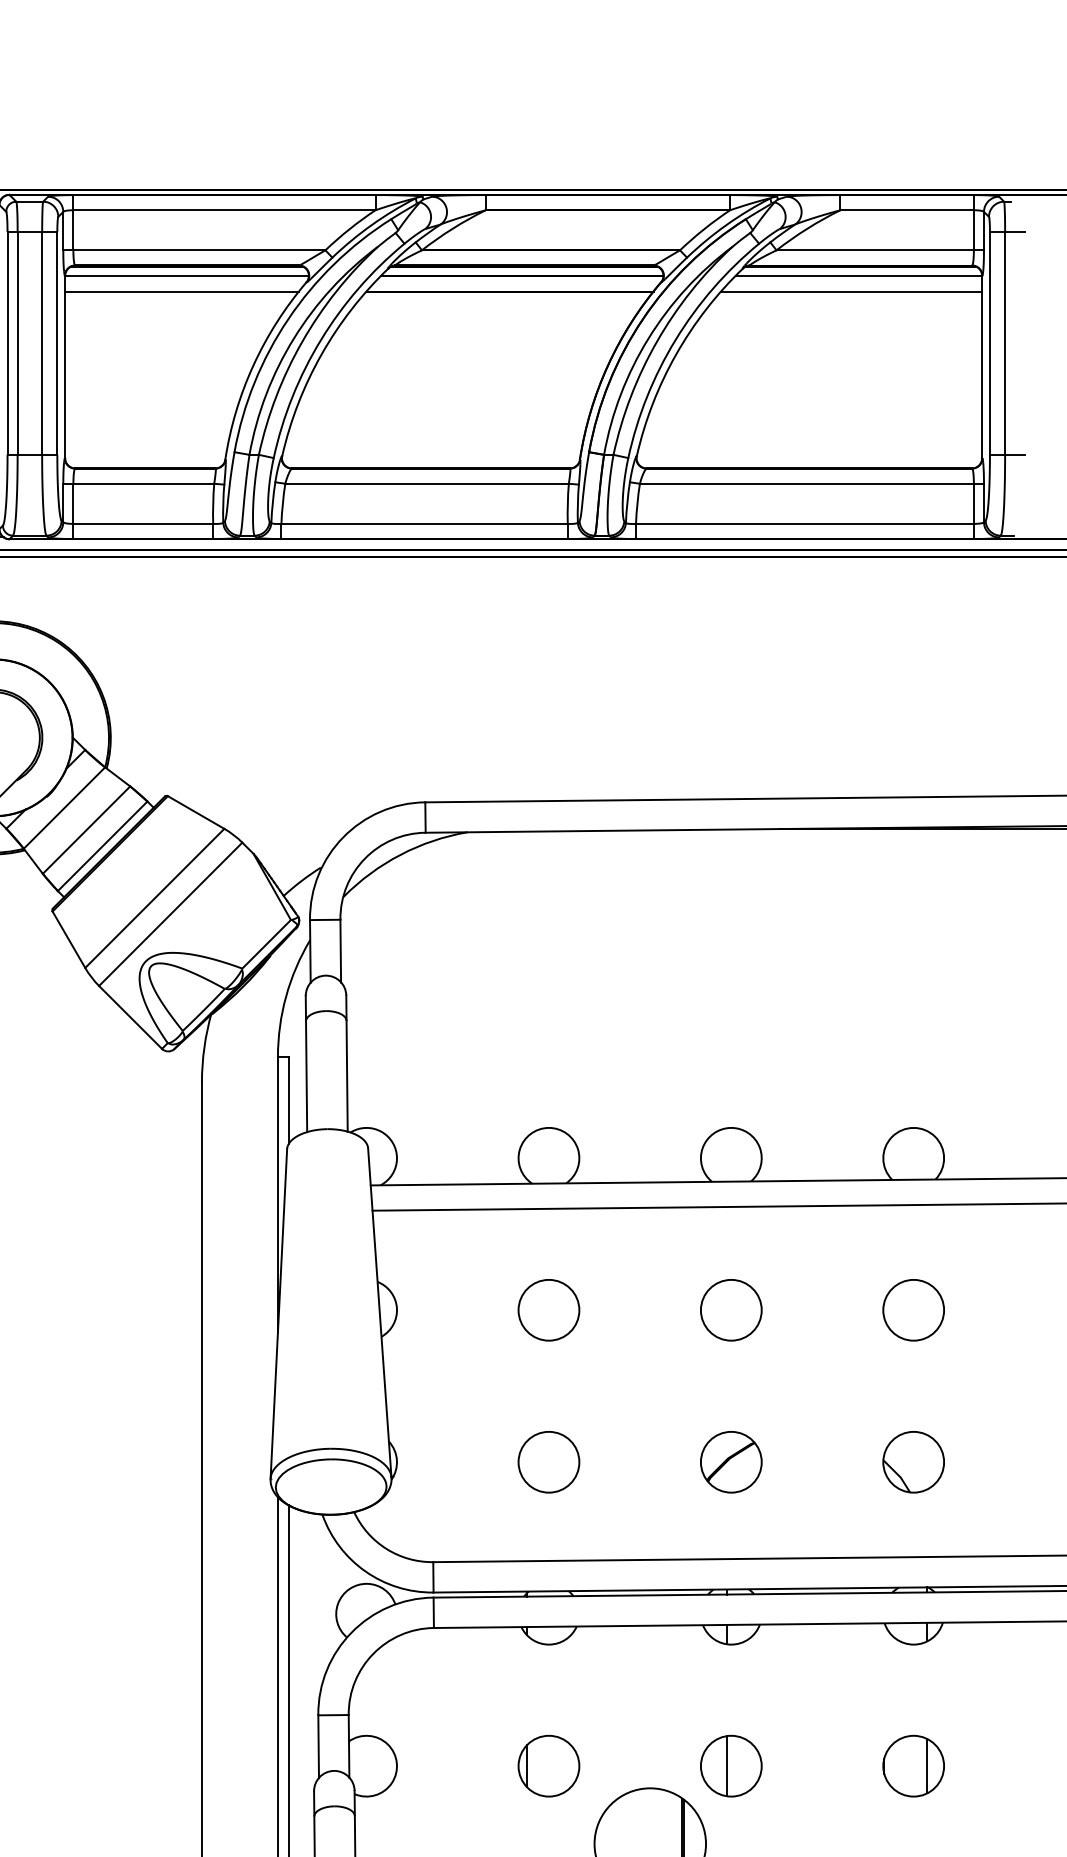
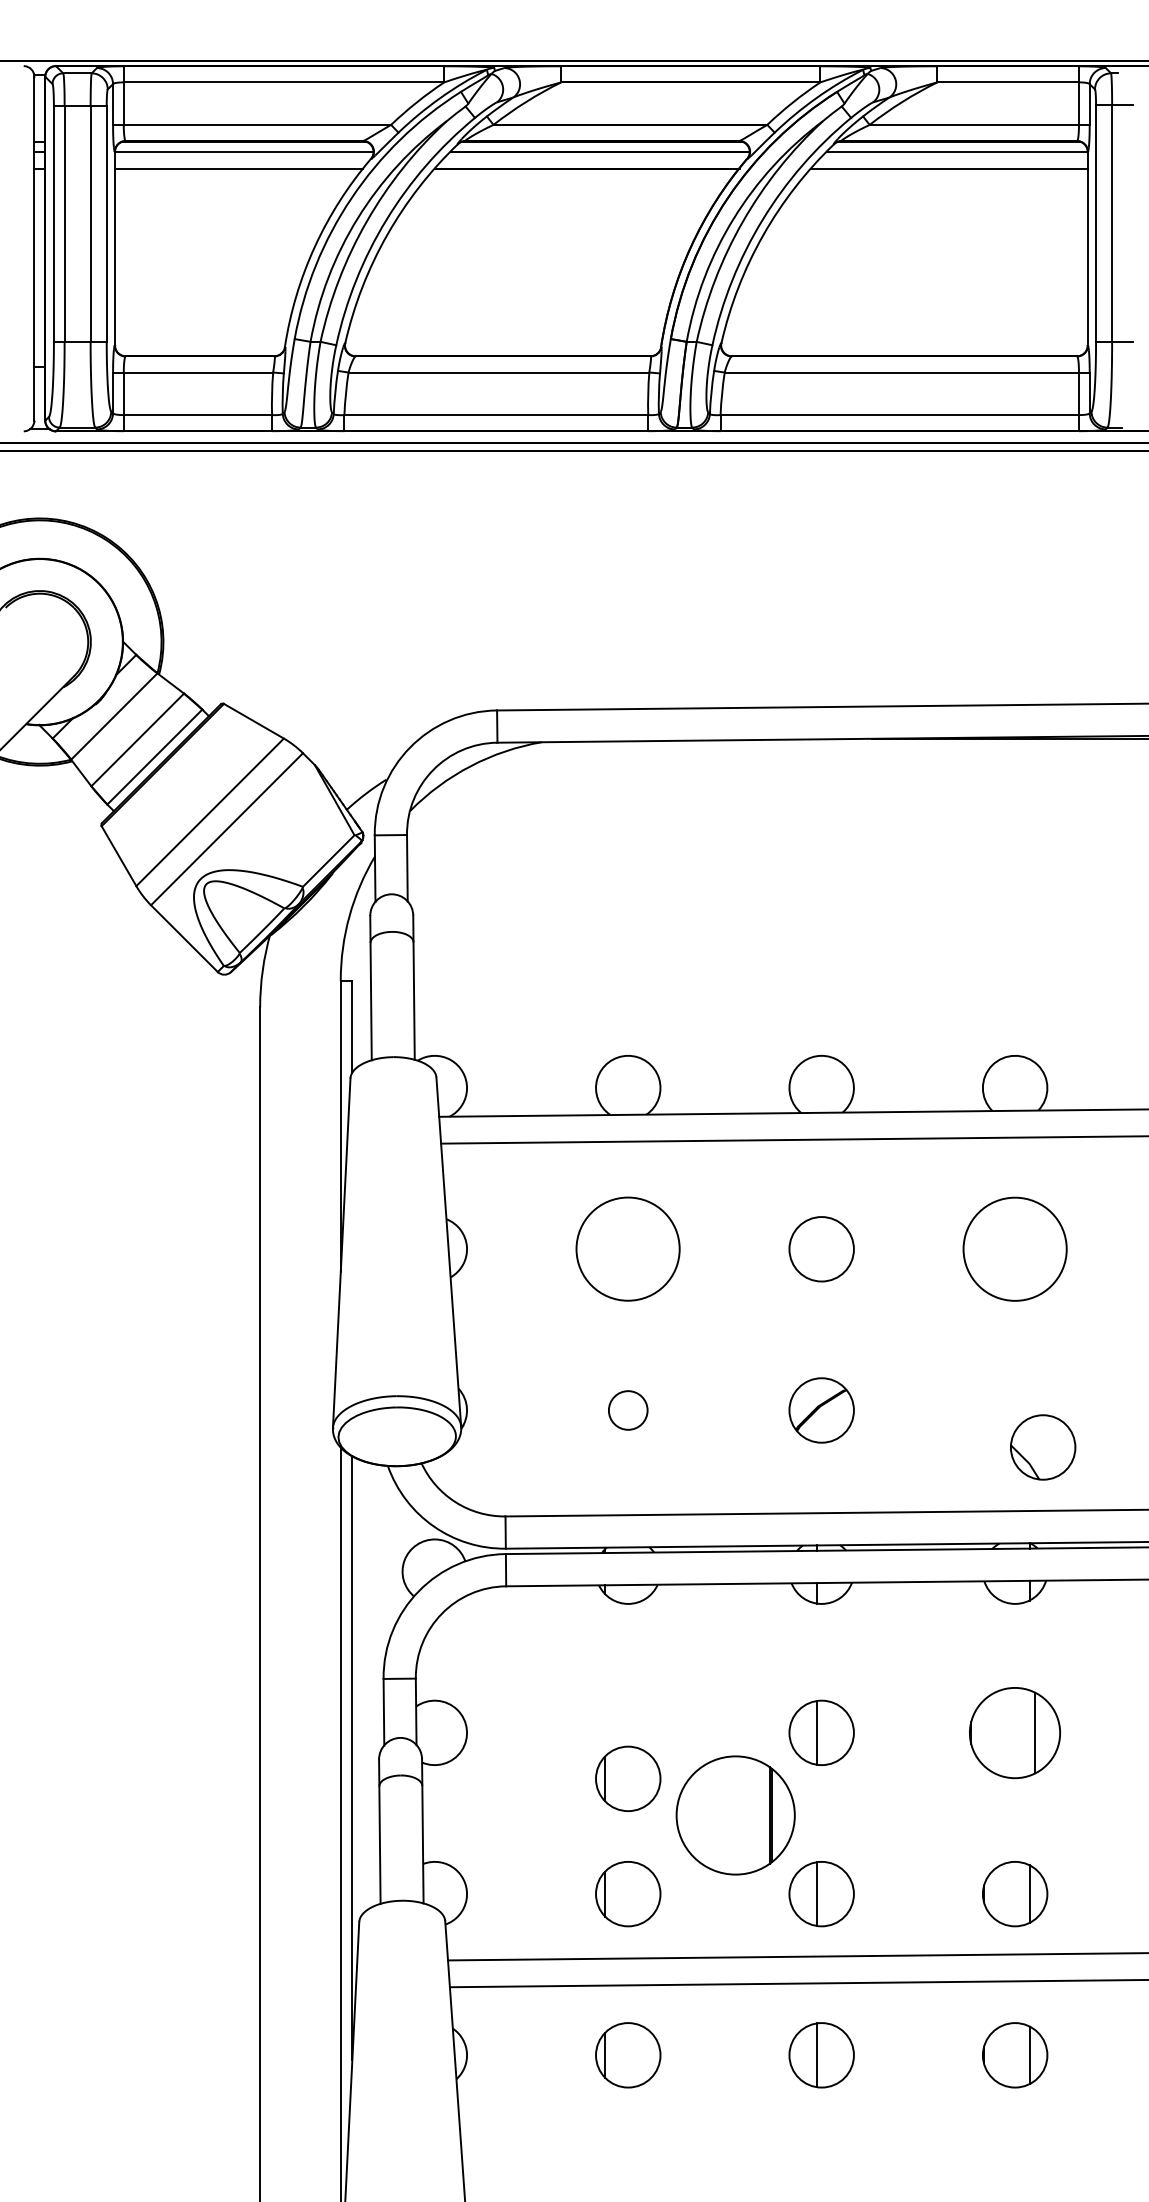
circle: (549, 1310) -> (628, 1249), size x1.6
circle: (913, 1310) -> (1014, 1249), size x1.6
circle: (549, 1462) -> (628, 1410), size x0.6
part: (914, 1462) -> (1043, 1447), moved
part: (549, 1765) -> (628, 1778), moved
part: (914, 1765) -> (1015, 1732), size x1.4

